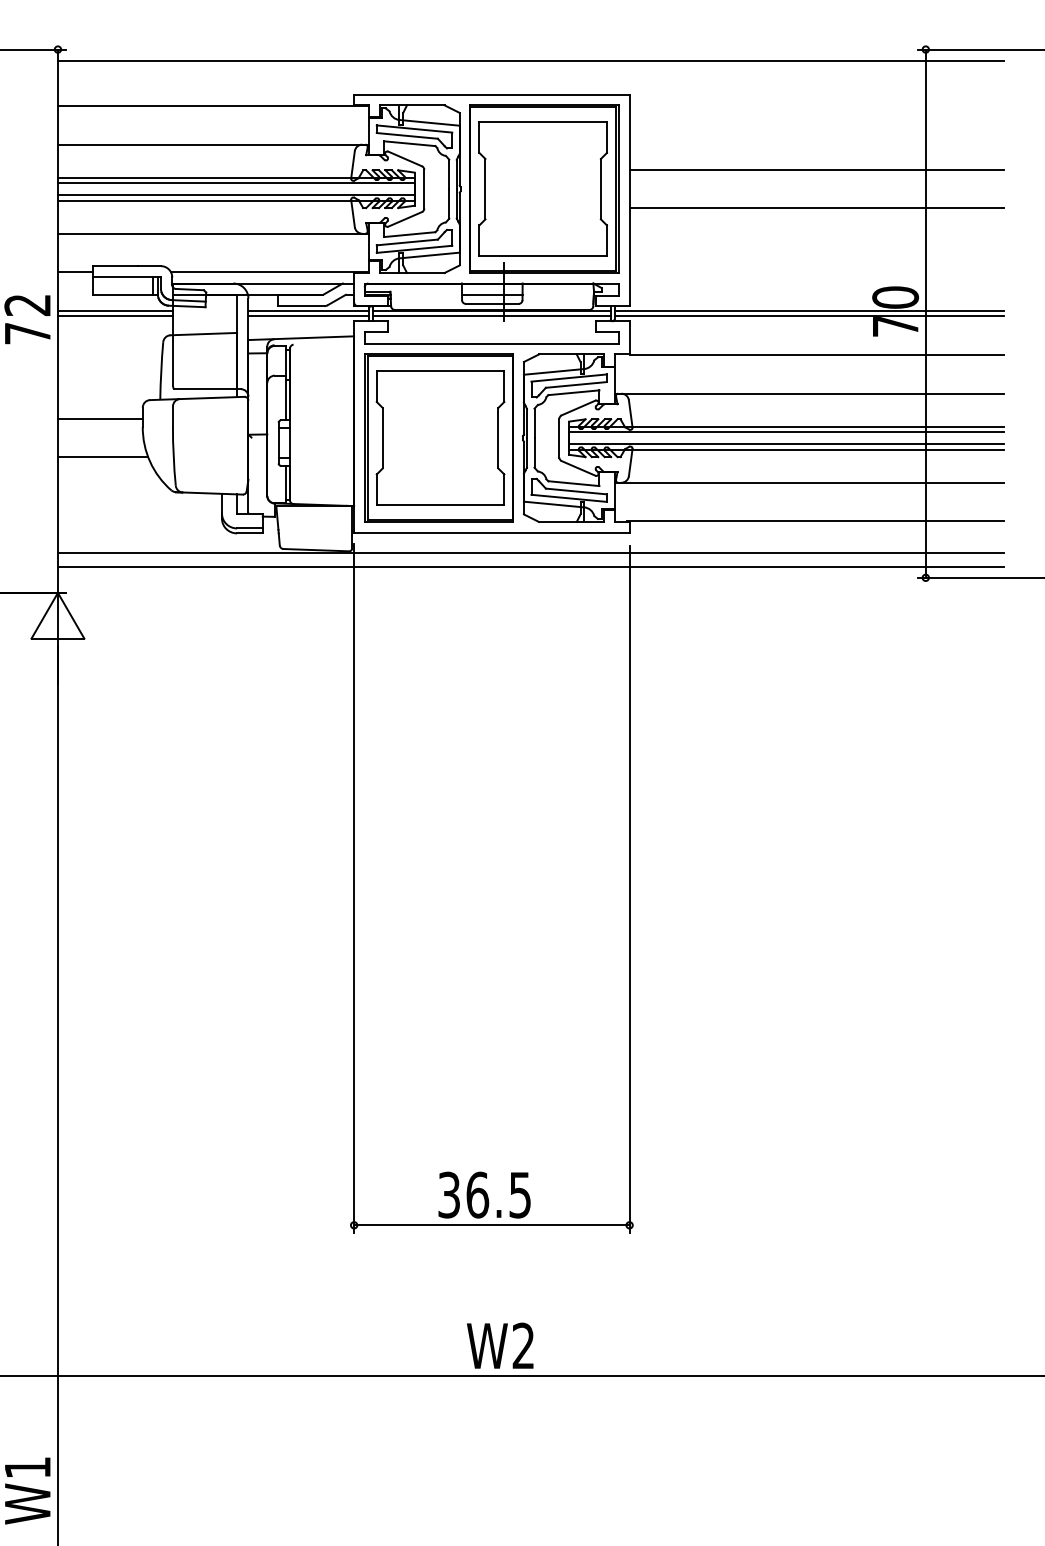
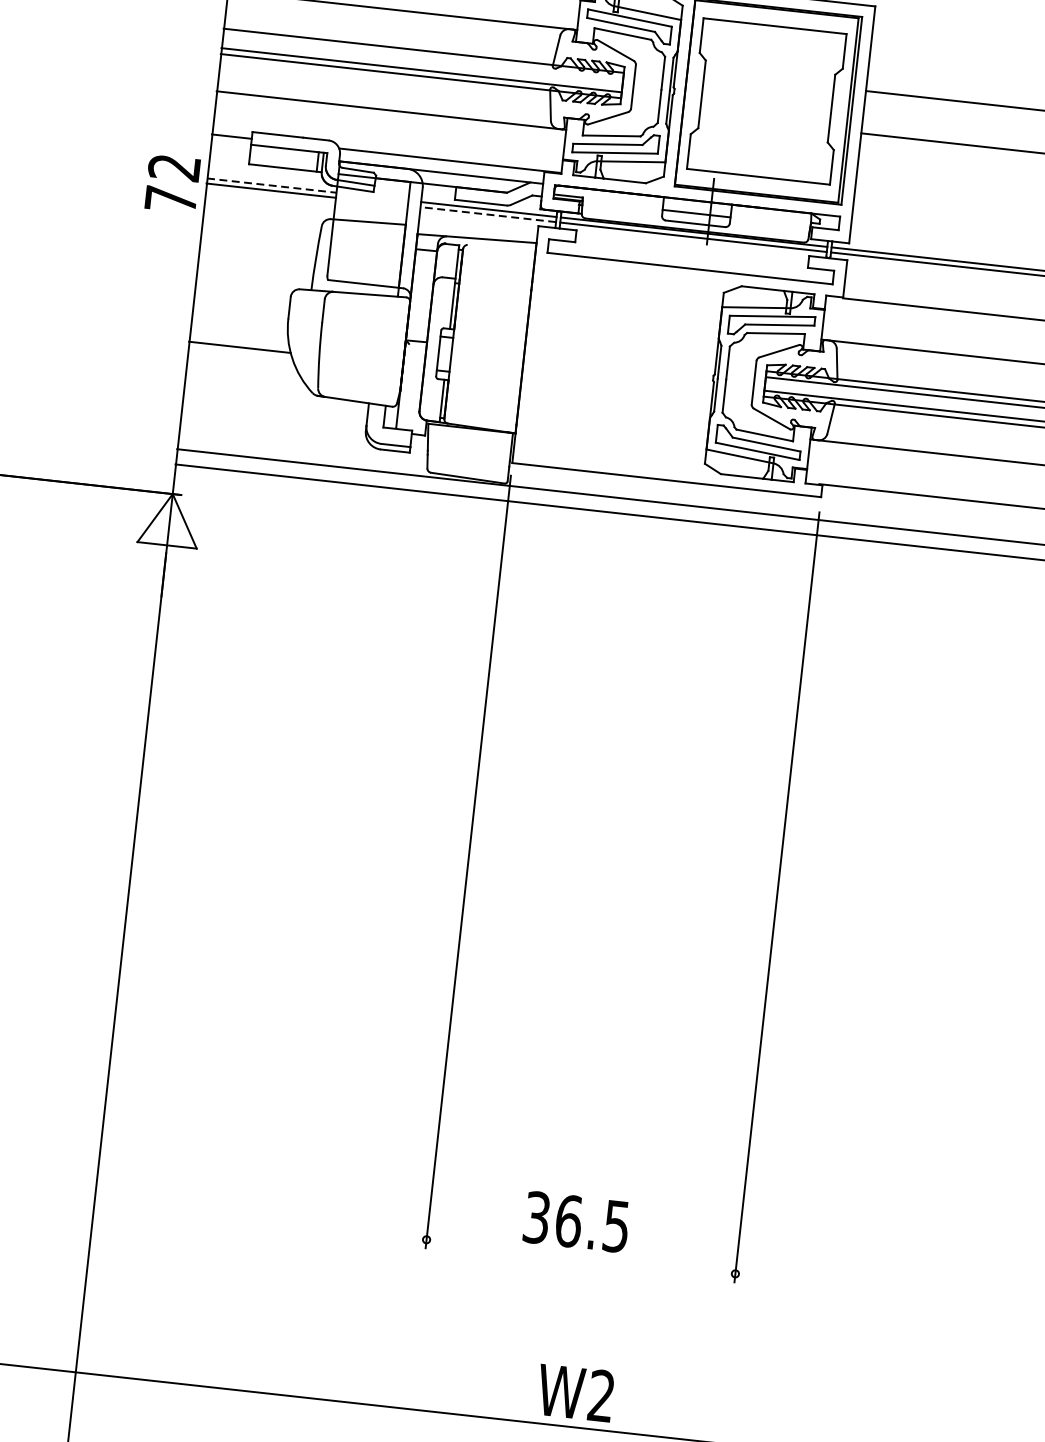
line: (235, 183) -> (422, 57), removed
line: (115, 311) -> (272, 185), solid -> dashed
line: (308, 315) -> (488, 214), solid -> dashed
line: (99, 419) -> (240, 304), removed
part: (438, 437) -> (618, 366), removed
line: (491, 1225) -> (580, 1257), removed

